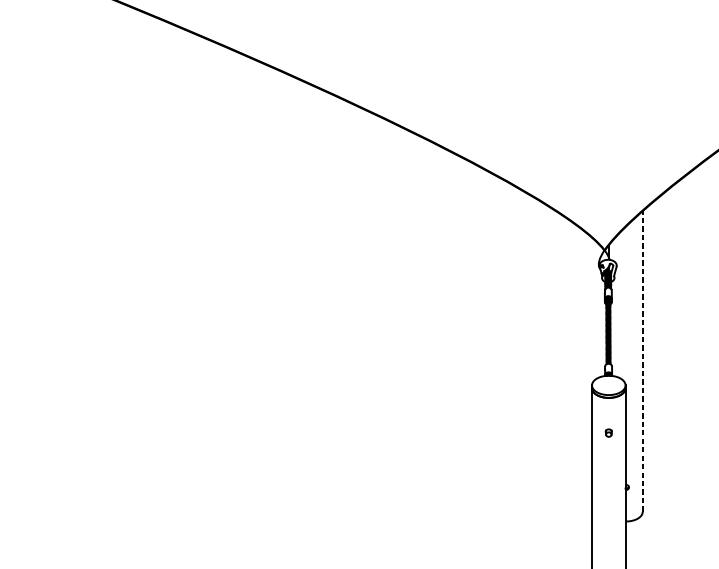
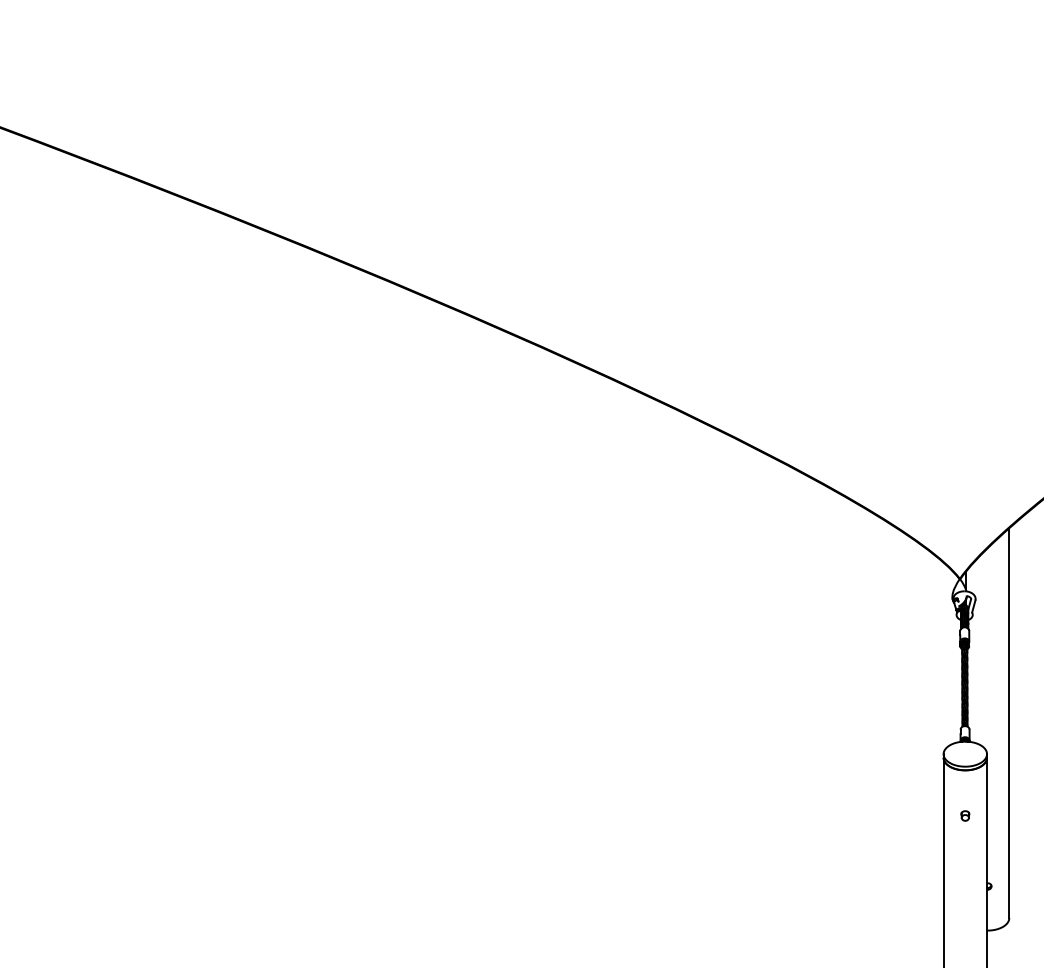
line: (642, 361) -> (1009, 723), dashed -> solid

